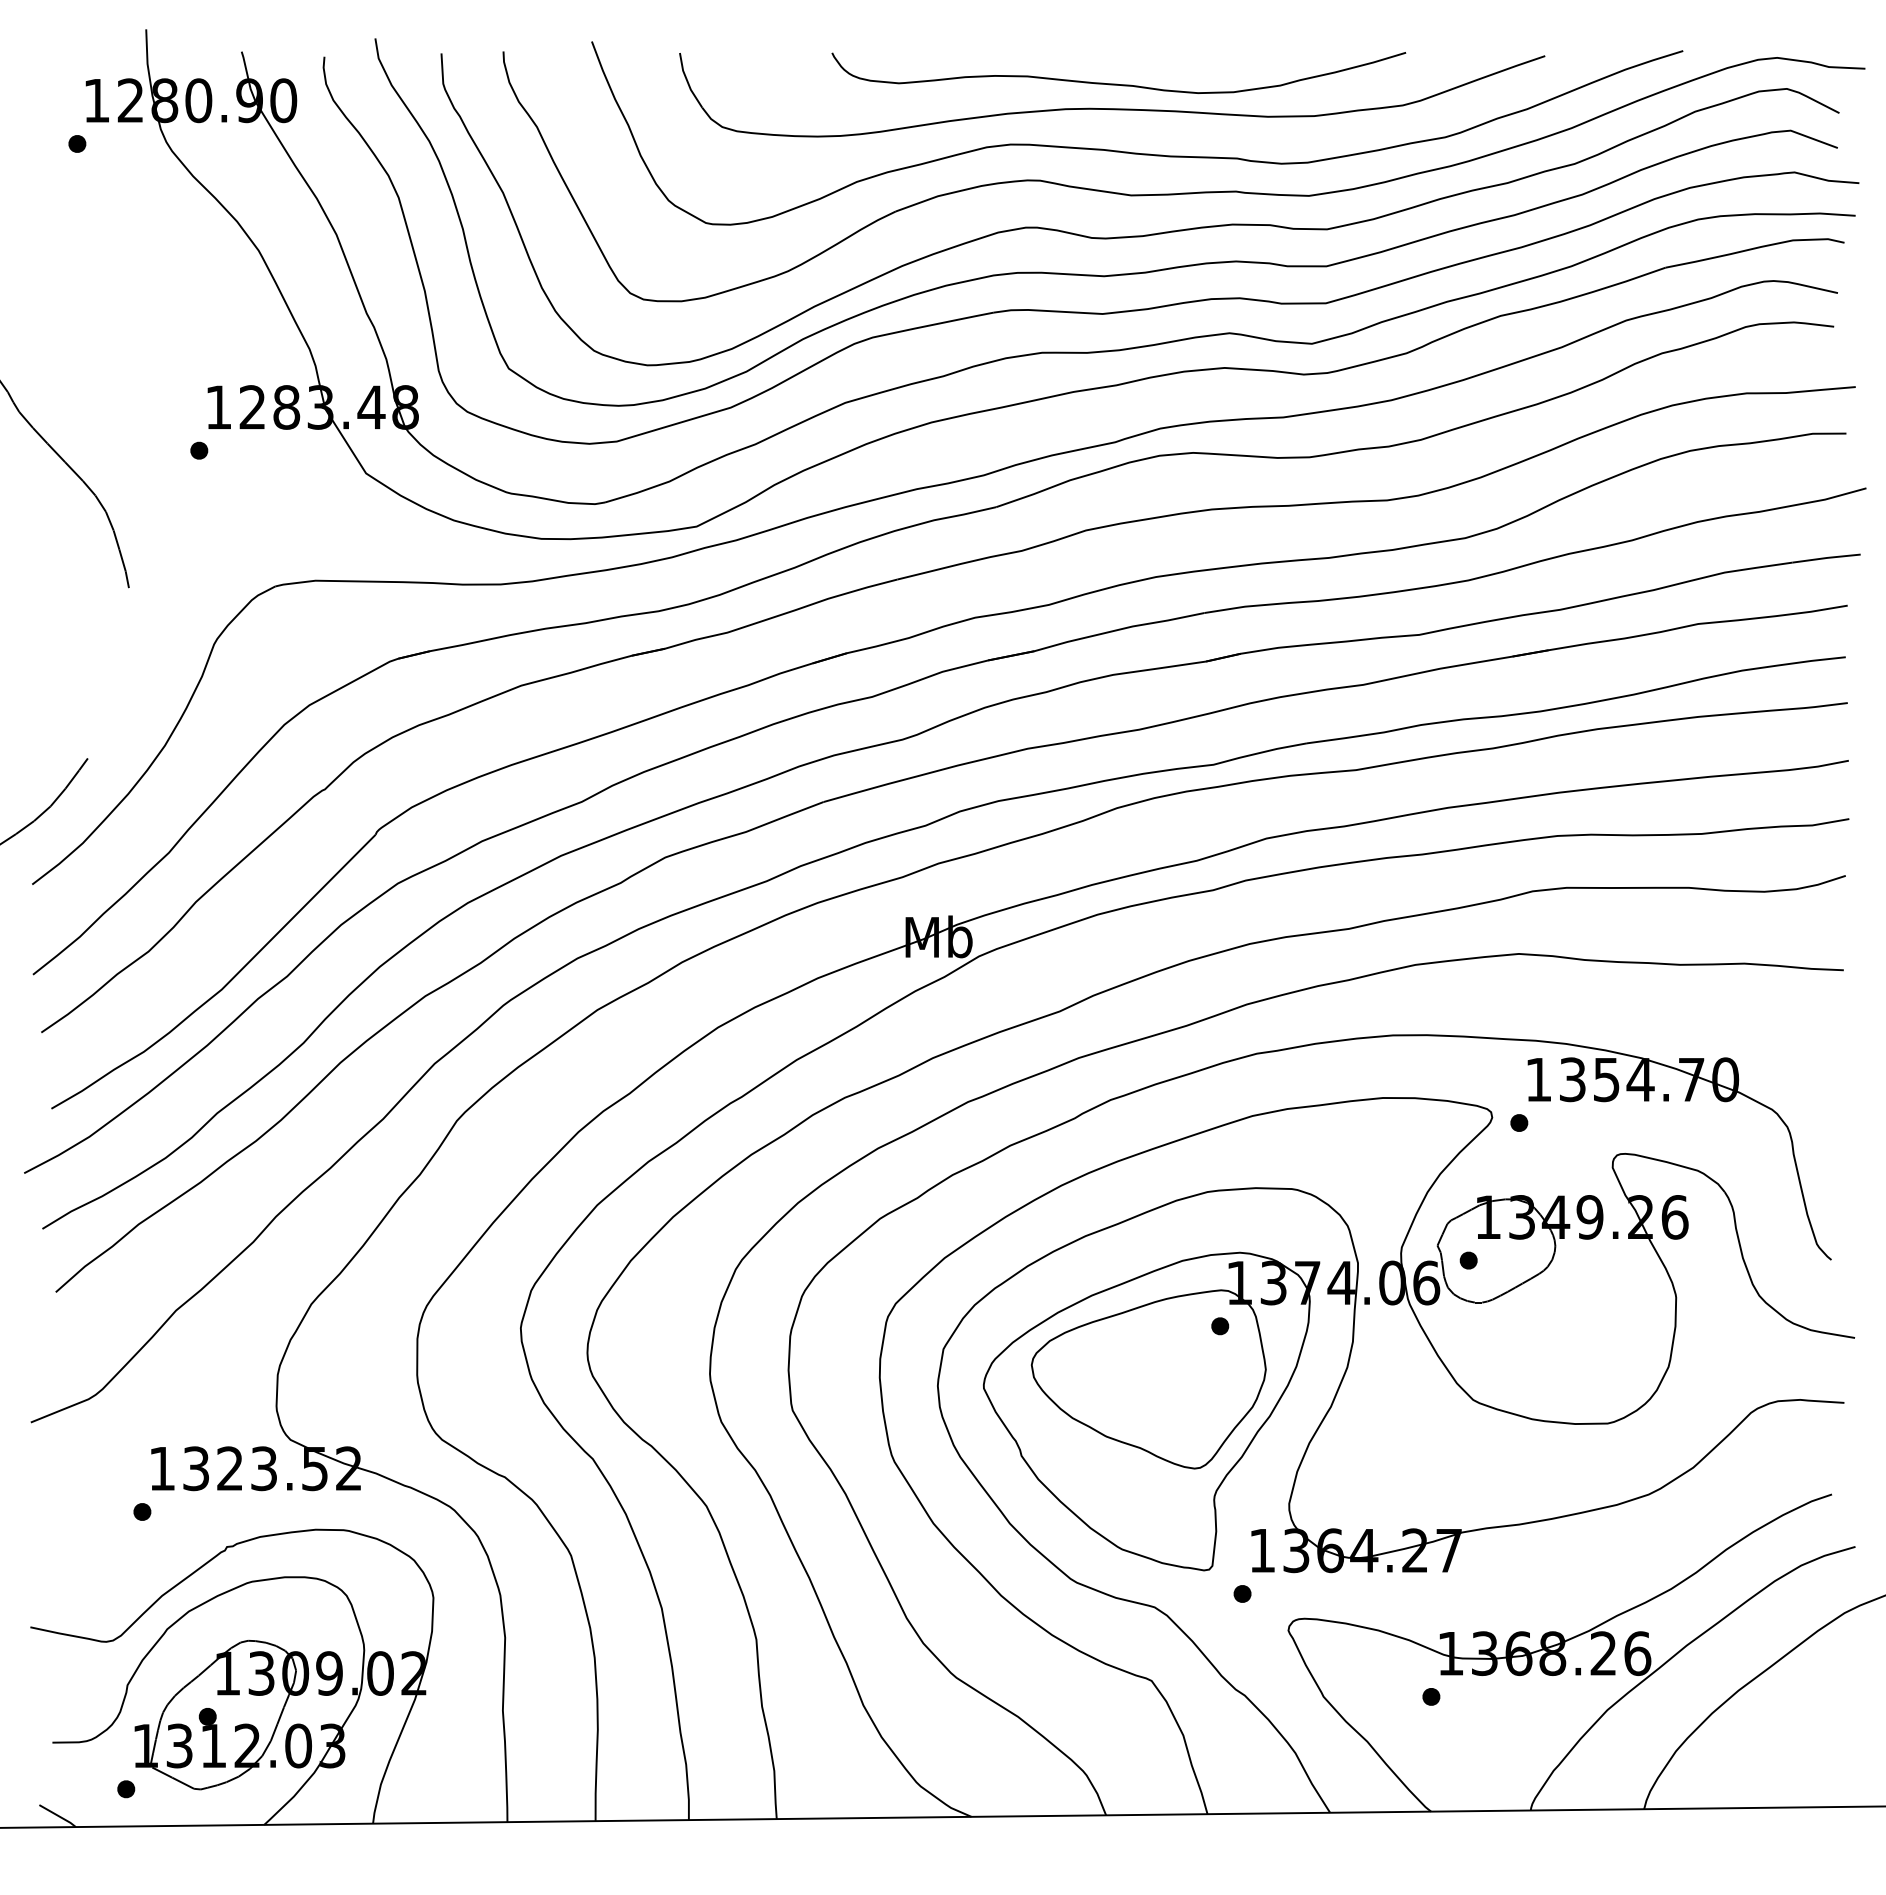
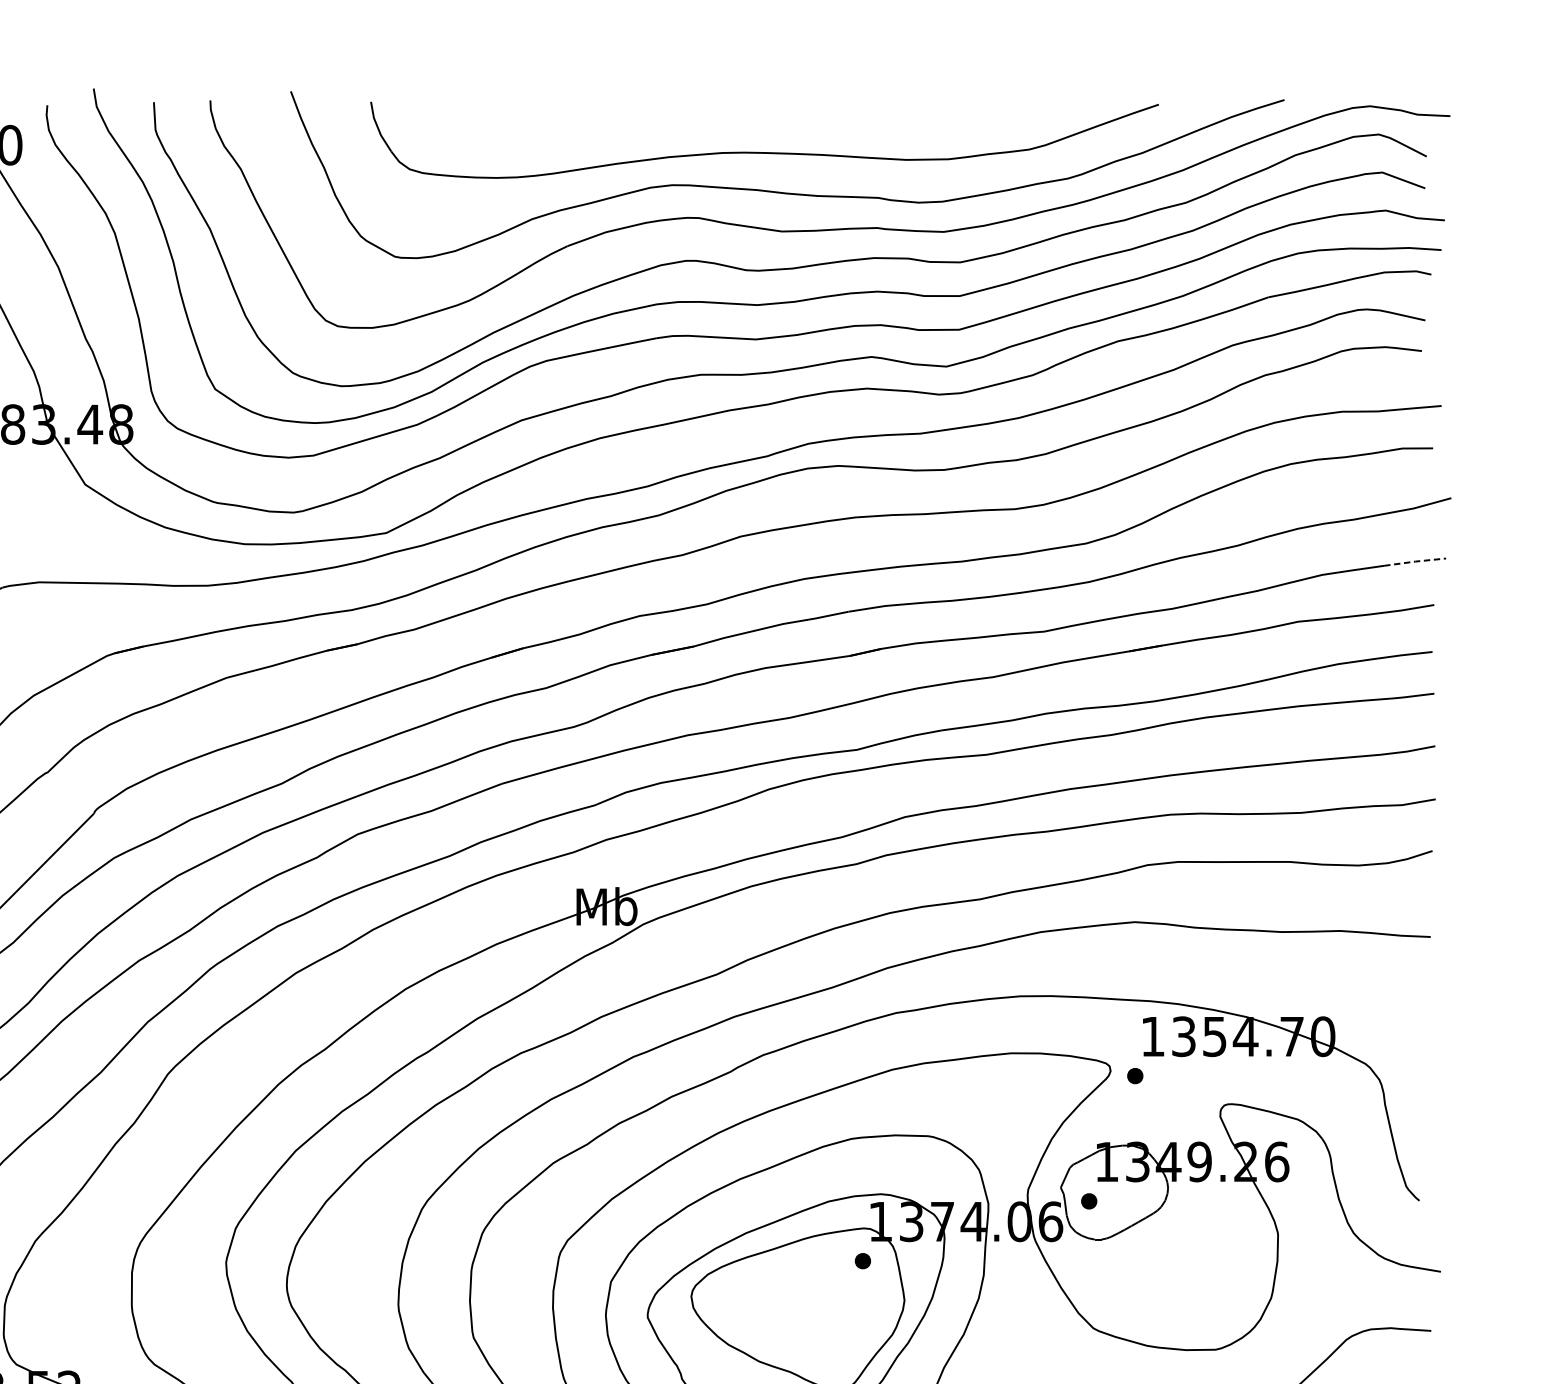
curve: (1117, 83) -> (769, 129), removed
line: (1827, 557) -> (1415, 561), solid -> dashed

